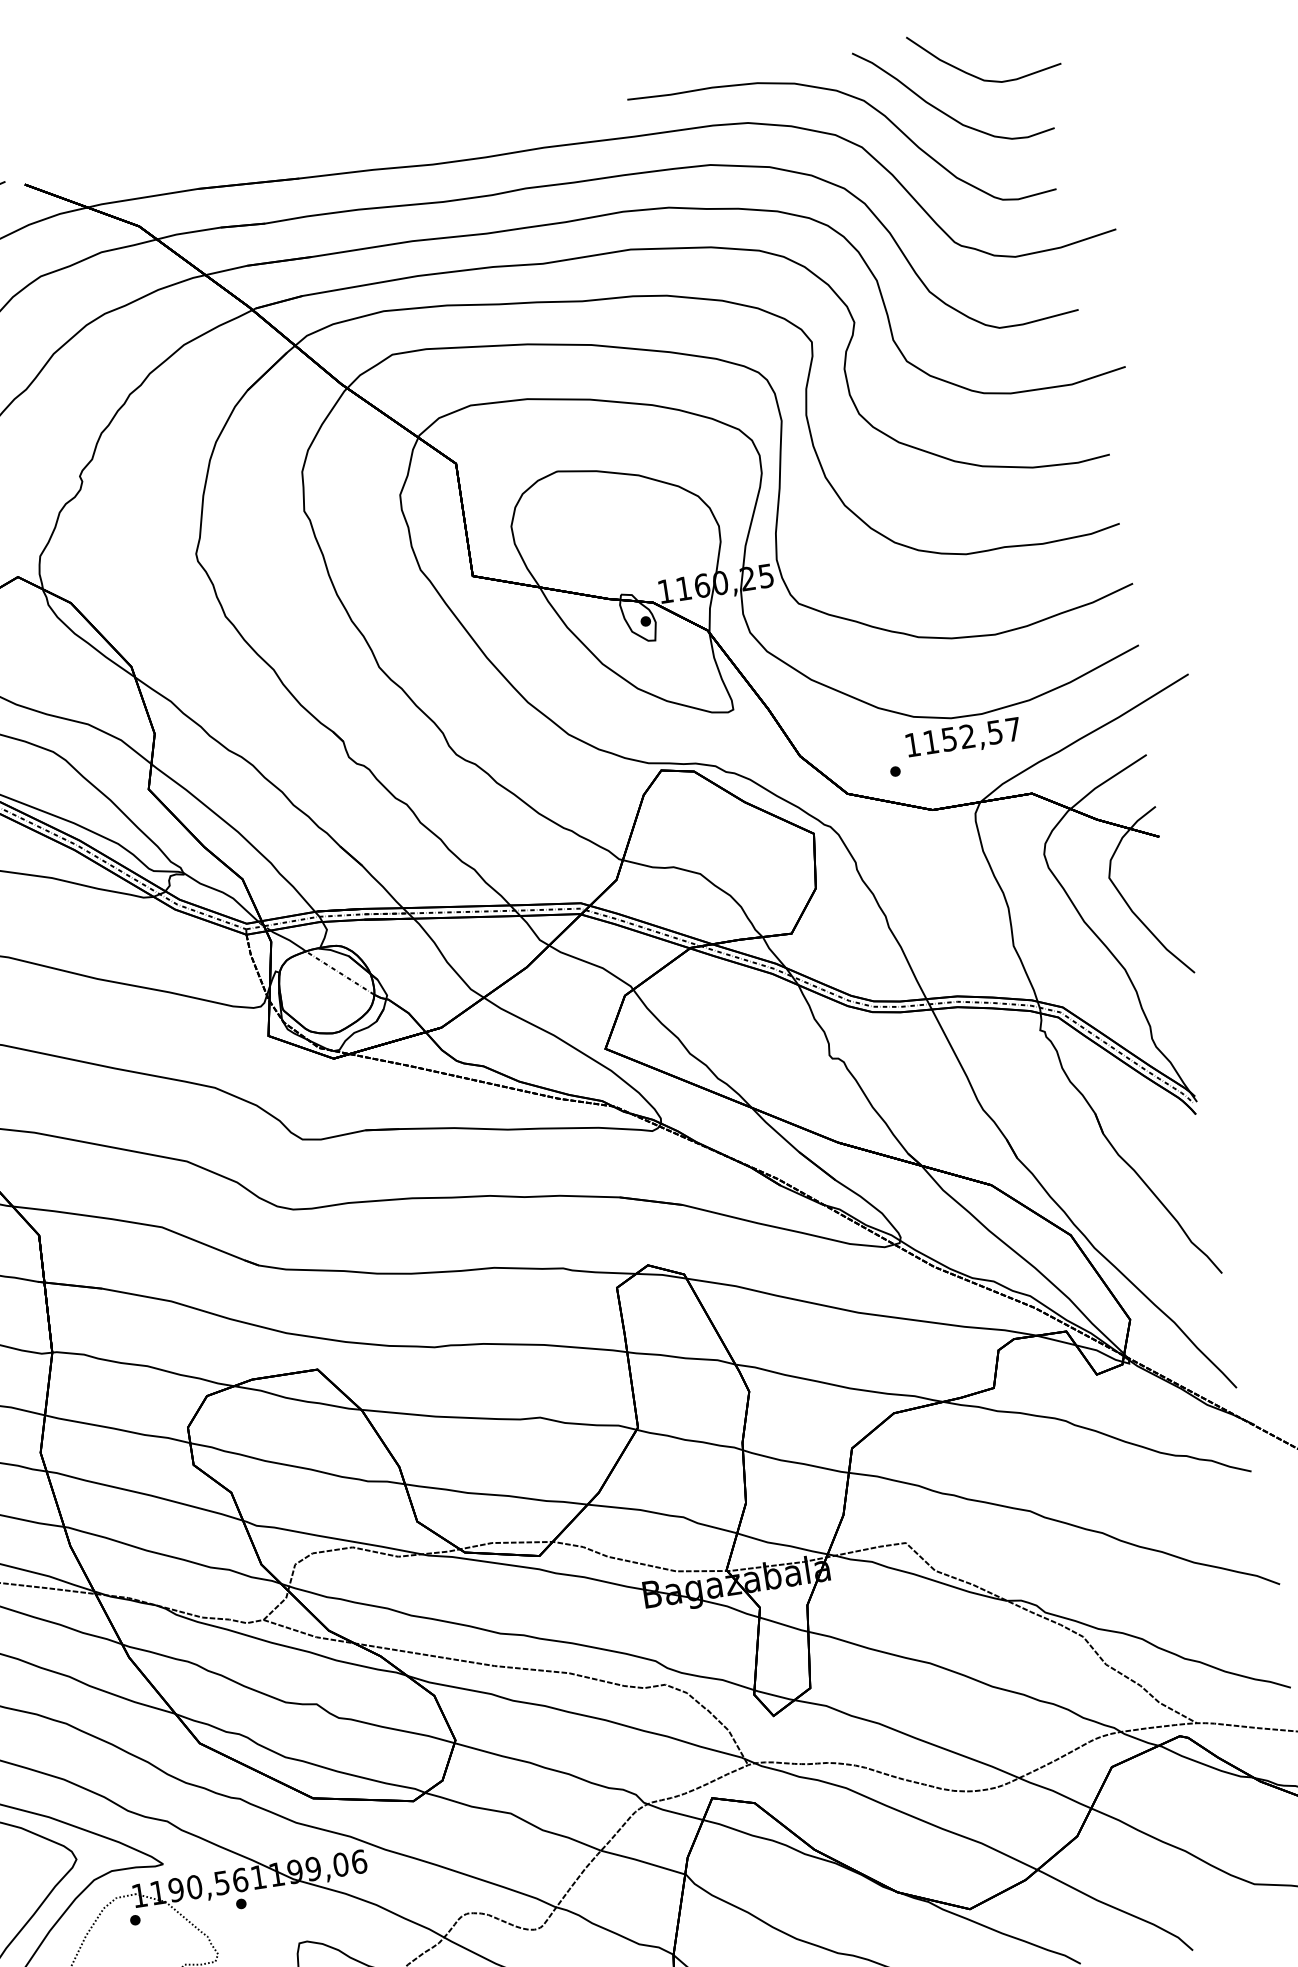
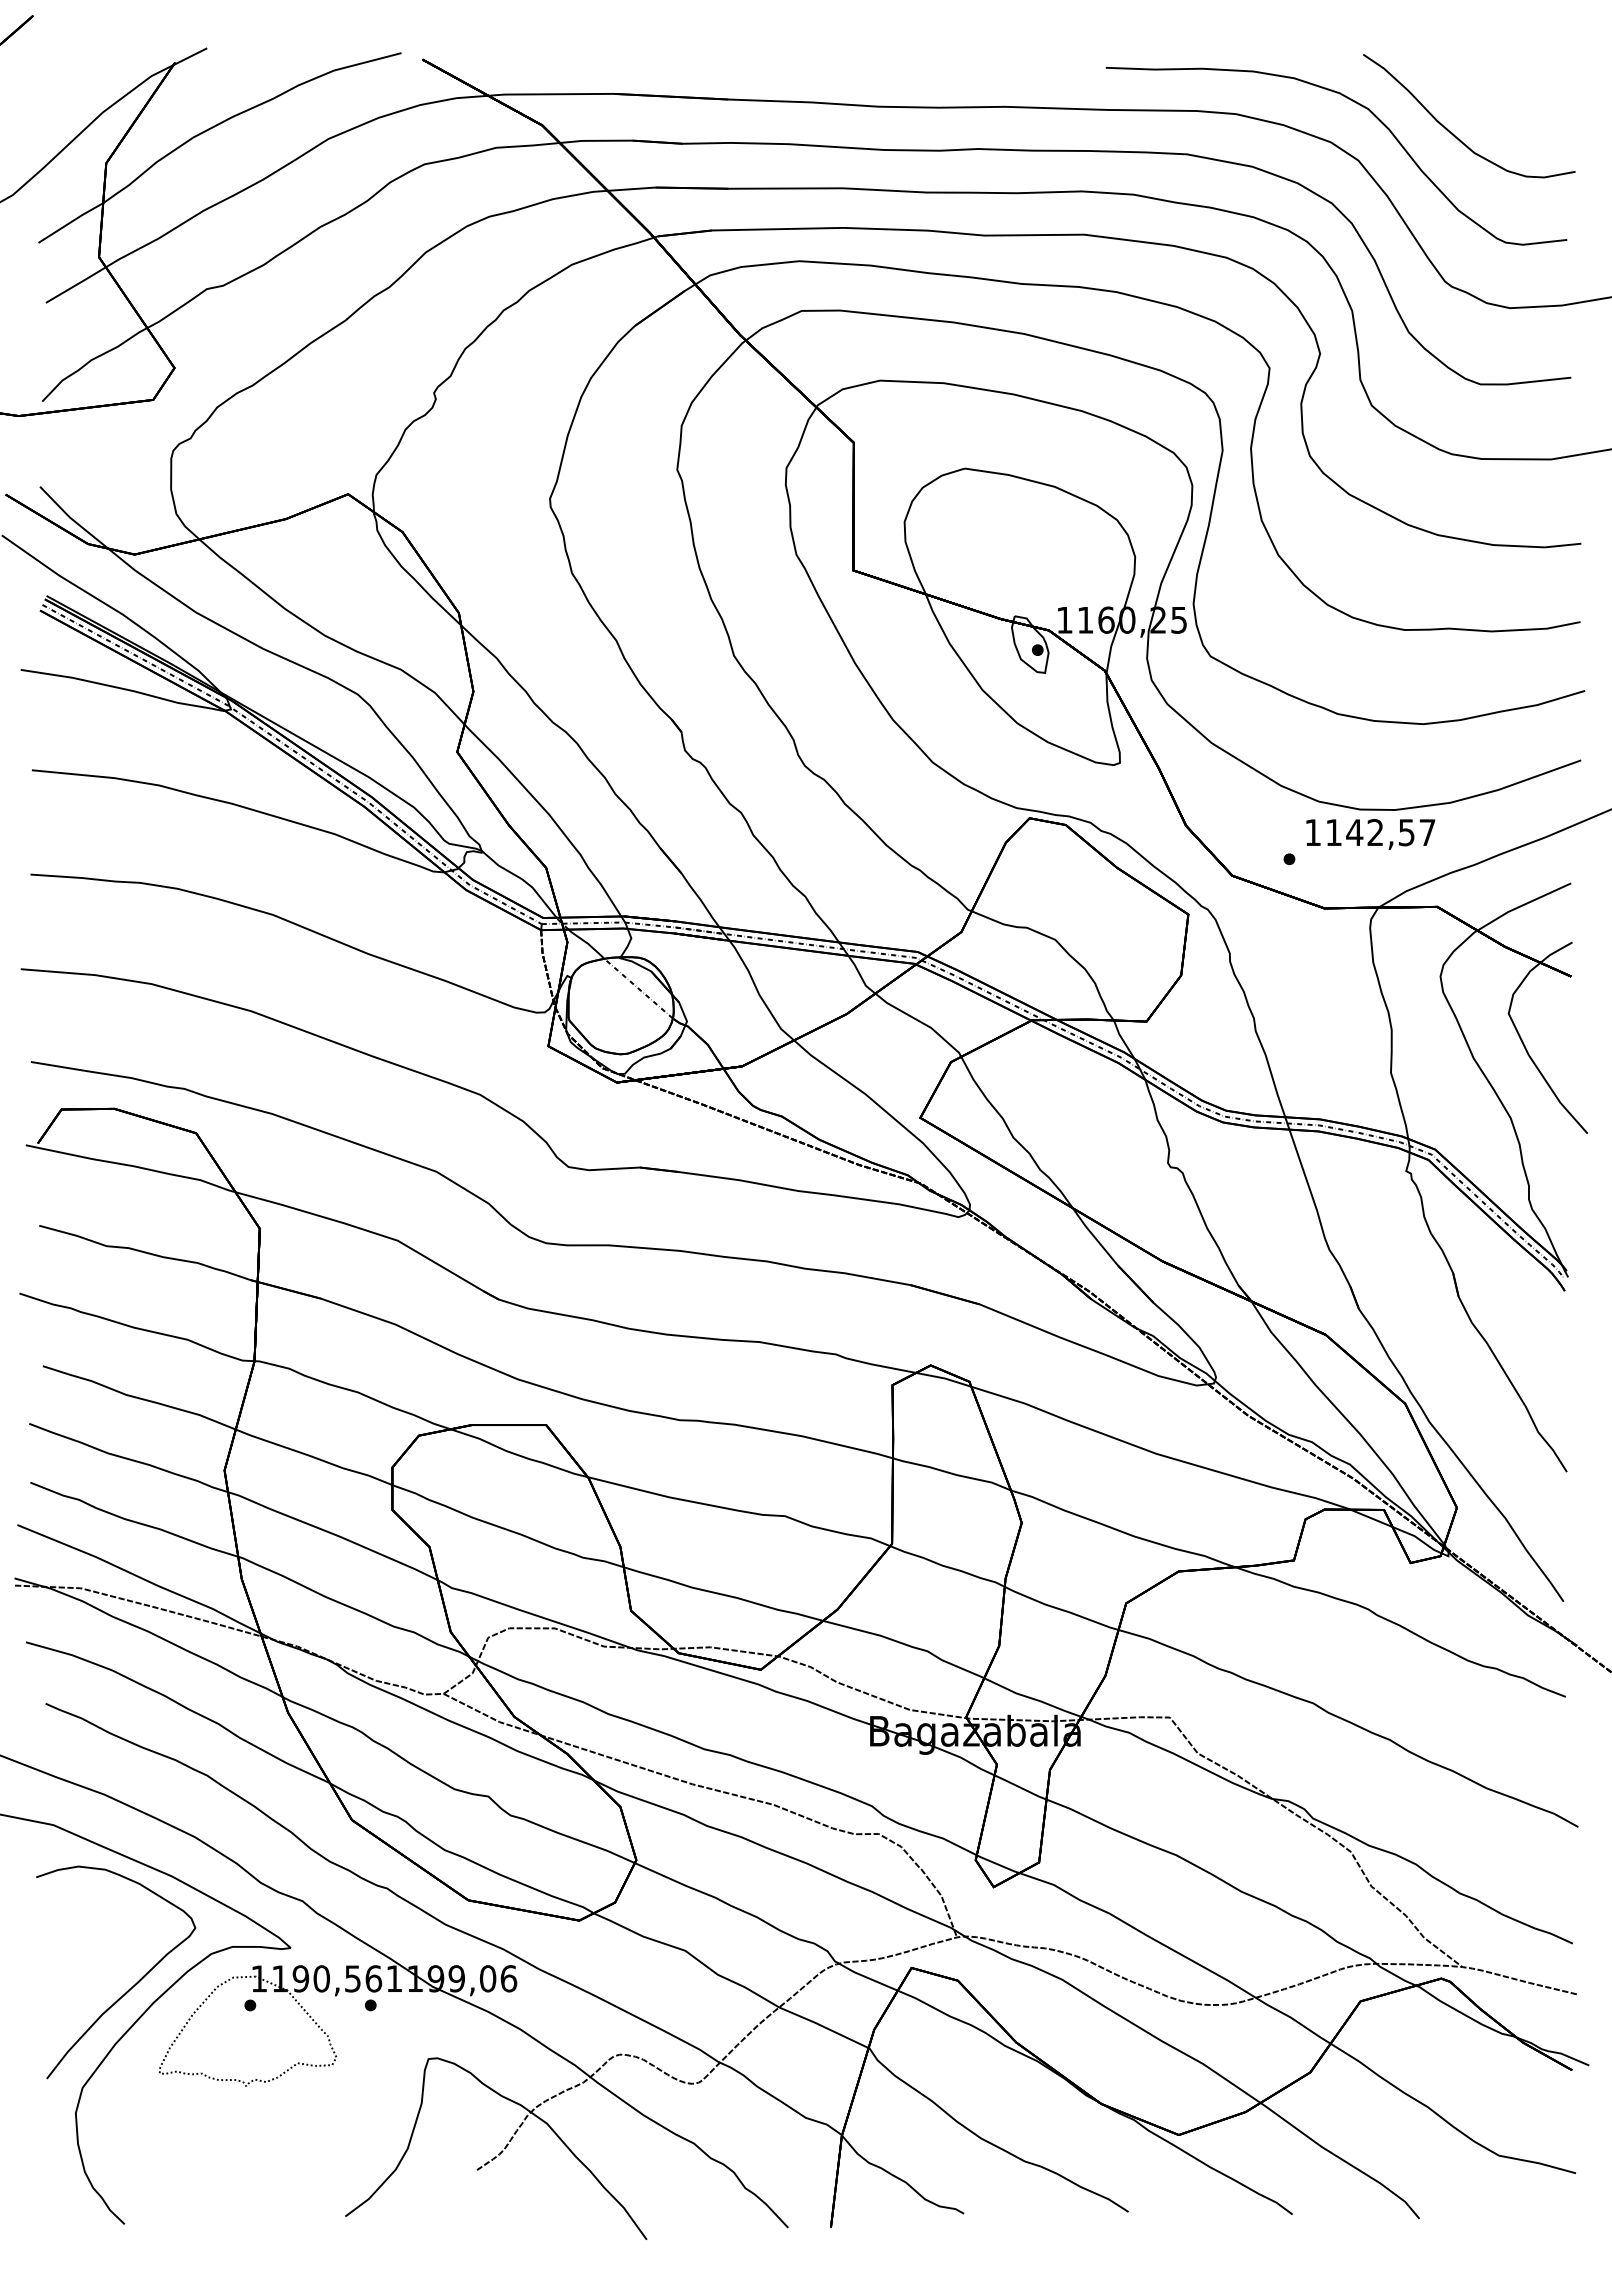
curve: (974, 75) -> (1495, 99), removed
text: (949, 739) -> (1354, 832), 1152,57 -> 1142,57

